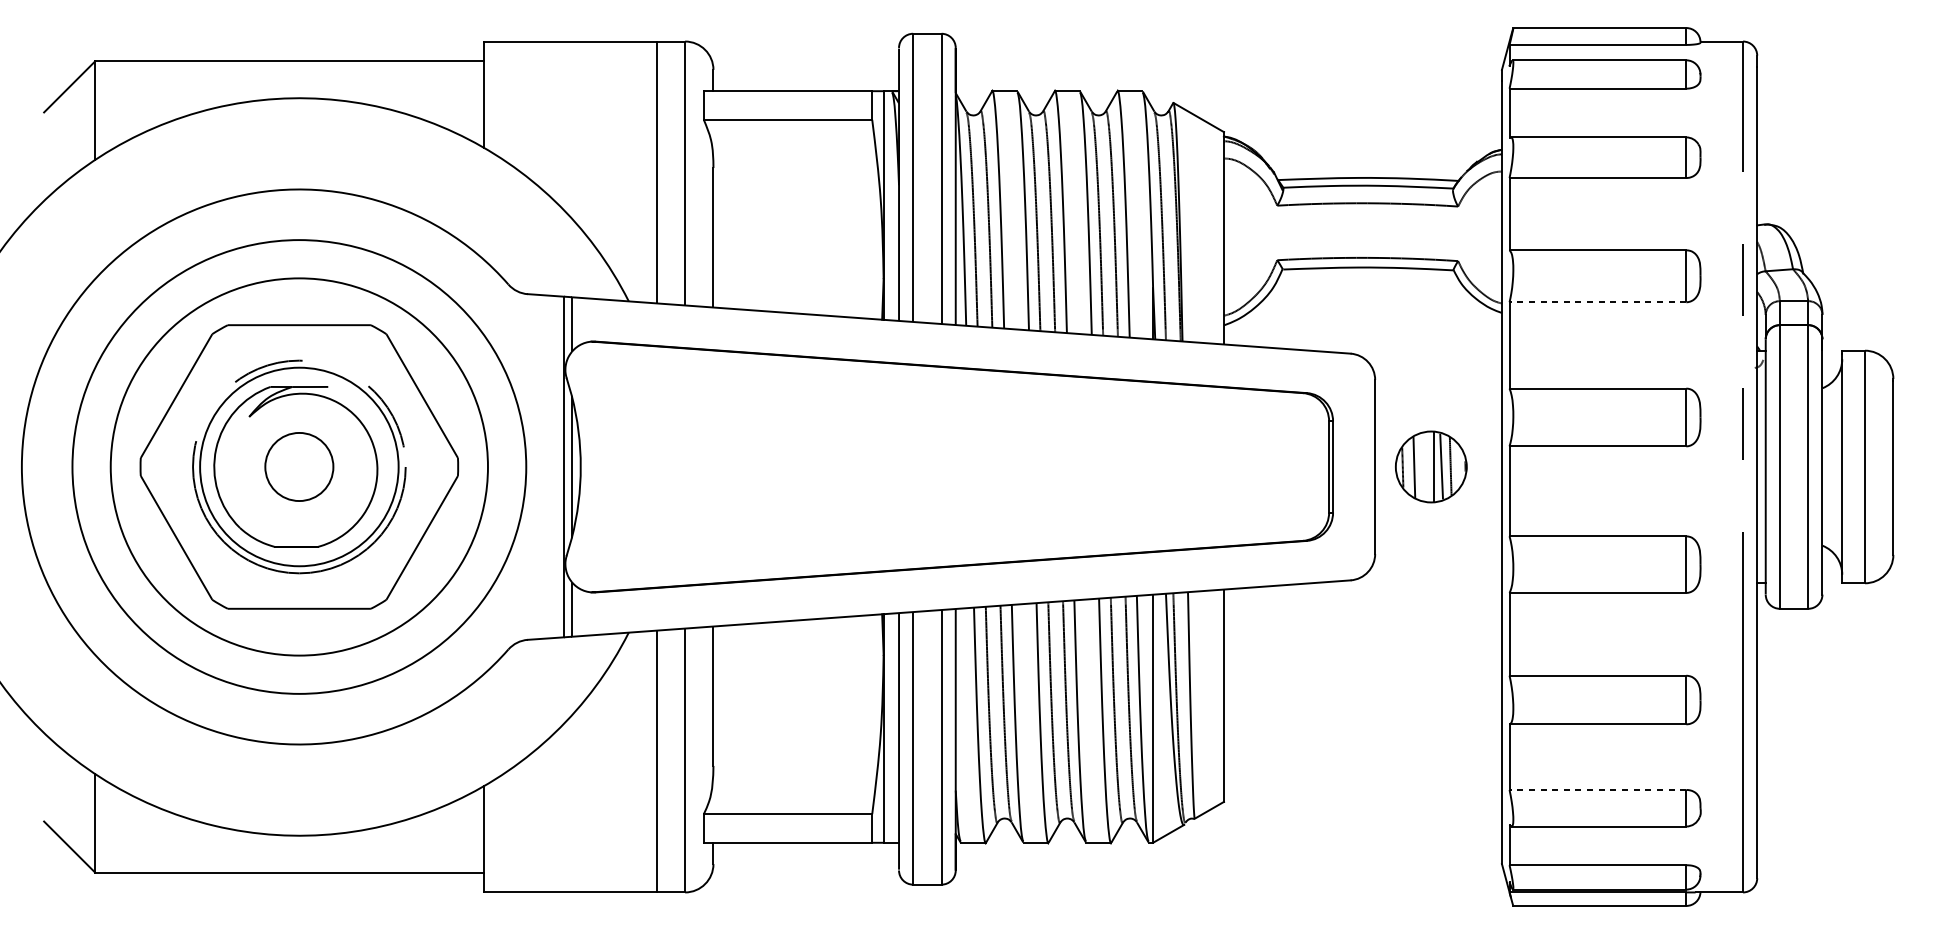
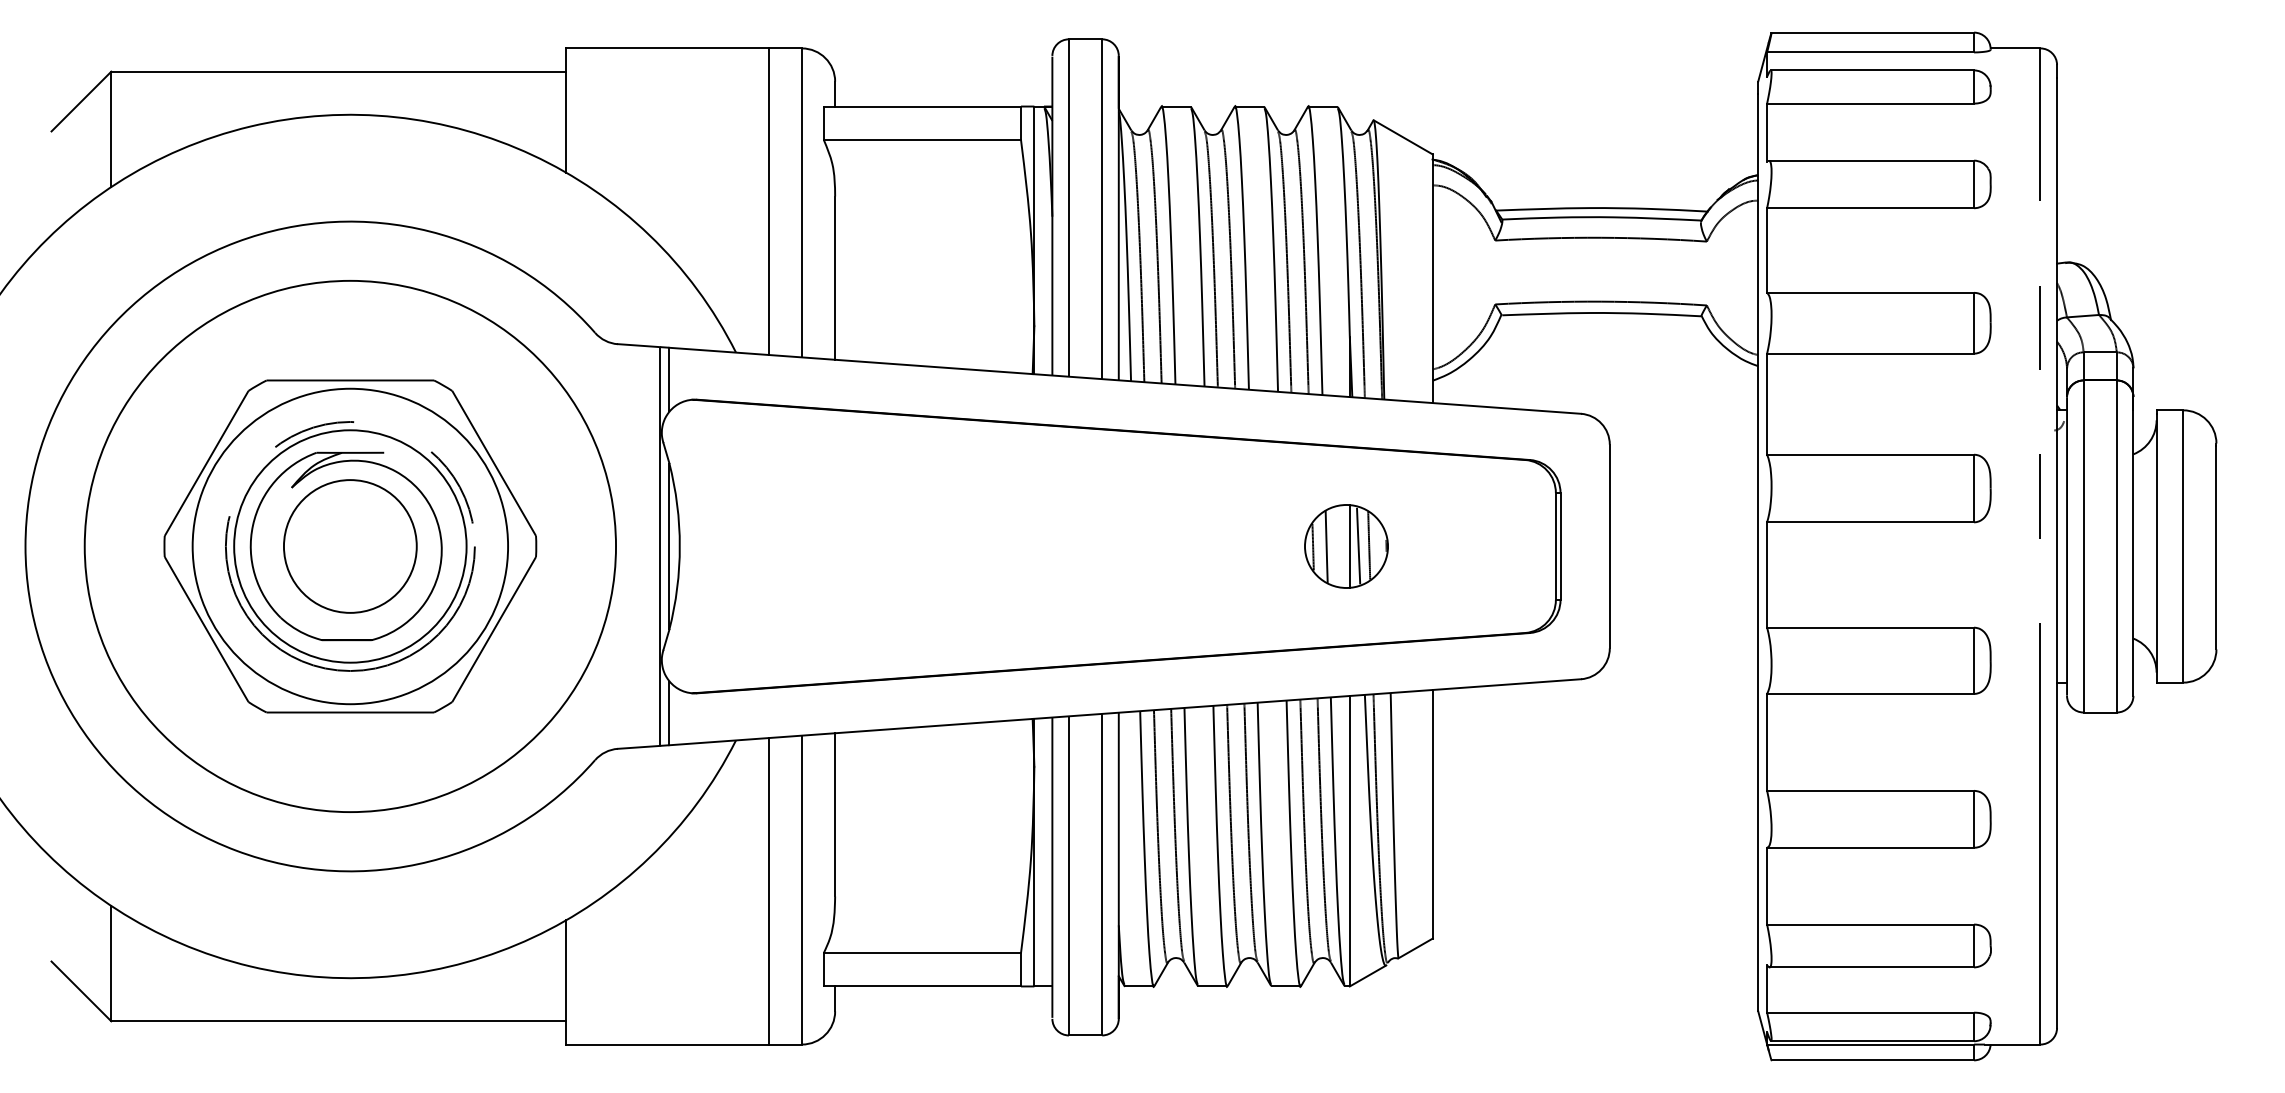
line: (1597, 302) -> (1870, 353), dashed -> solid
circle: (298, 467) -> (349, 546), size x1.67
circle: (299, 467) -> (350, 546), size x0.71
part: (1431, 467) -> (1346, 546), moved
line: (1597, 789) -> (1870, 924), dashed -> solid

